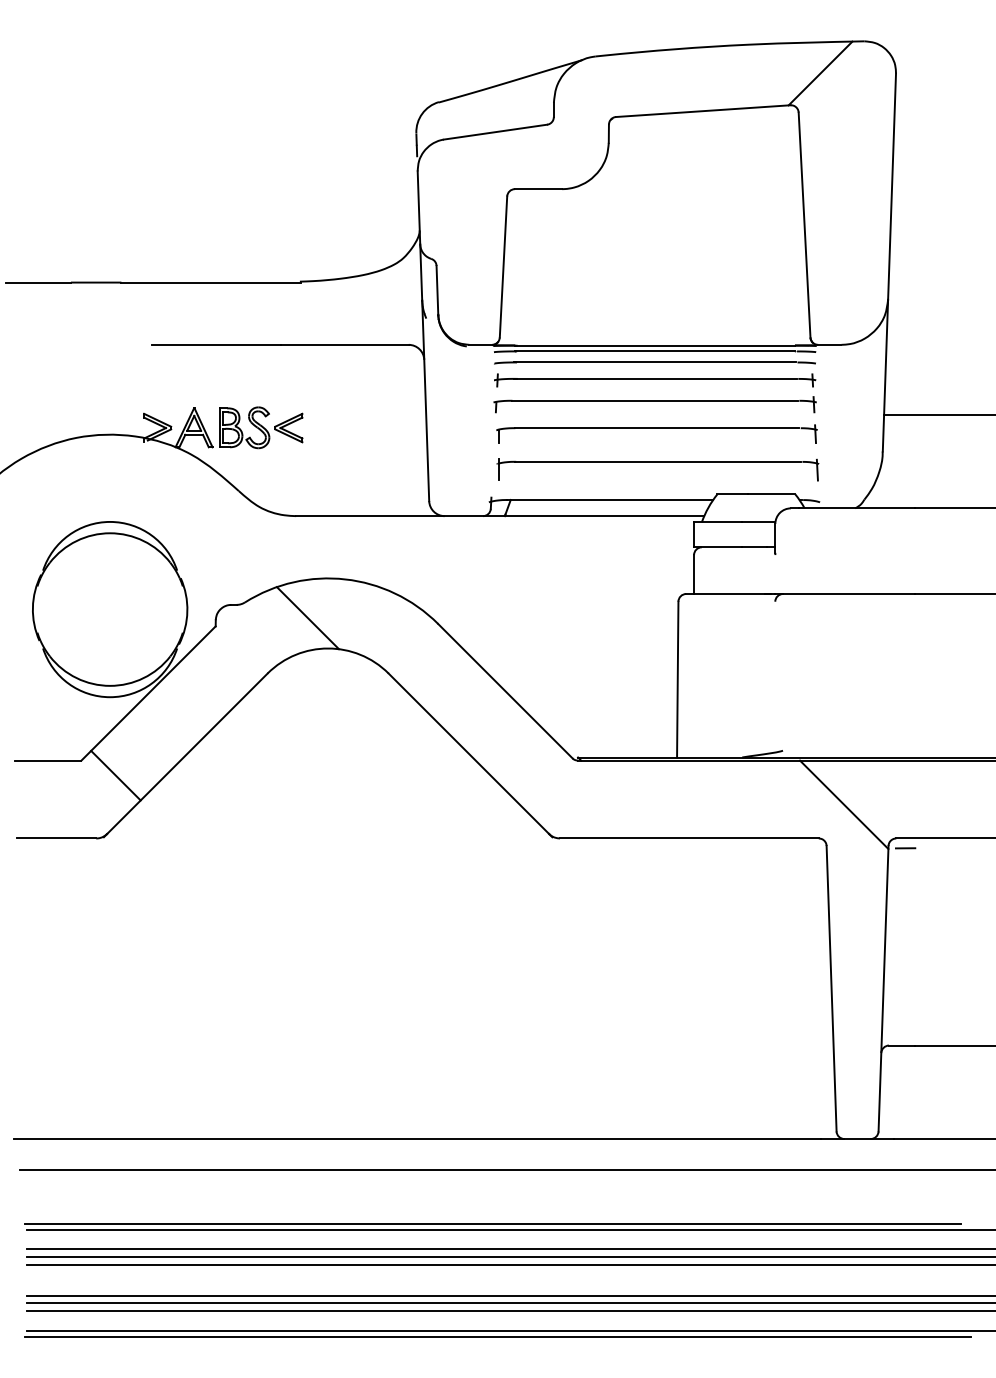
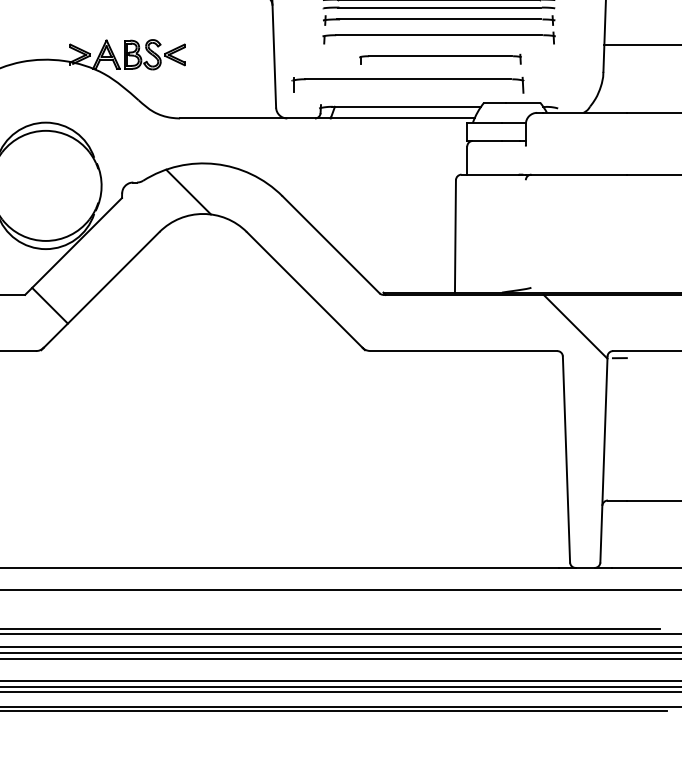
part: (656, 433) -> (440, 58), size x0.7
part: (657, 462) -> (407, 79), moved

